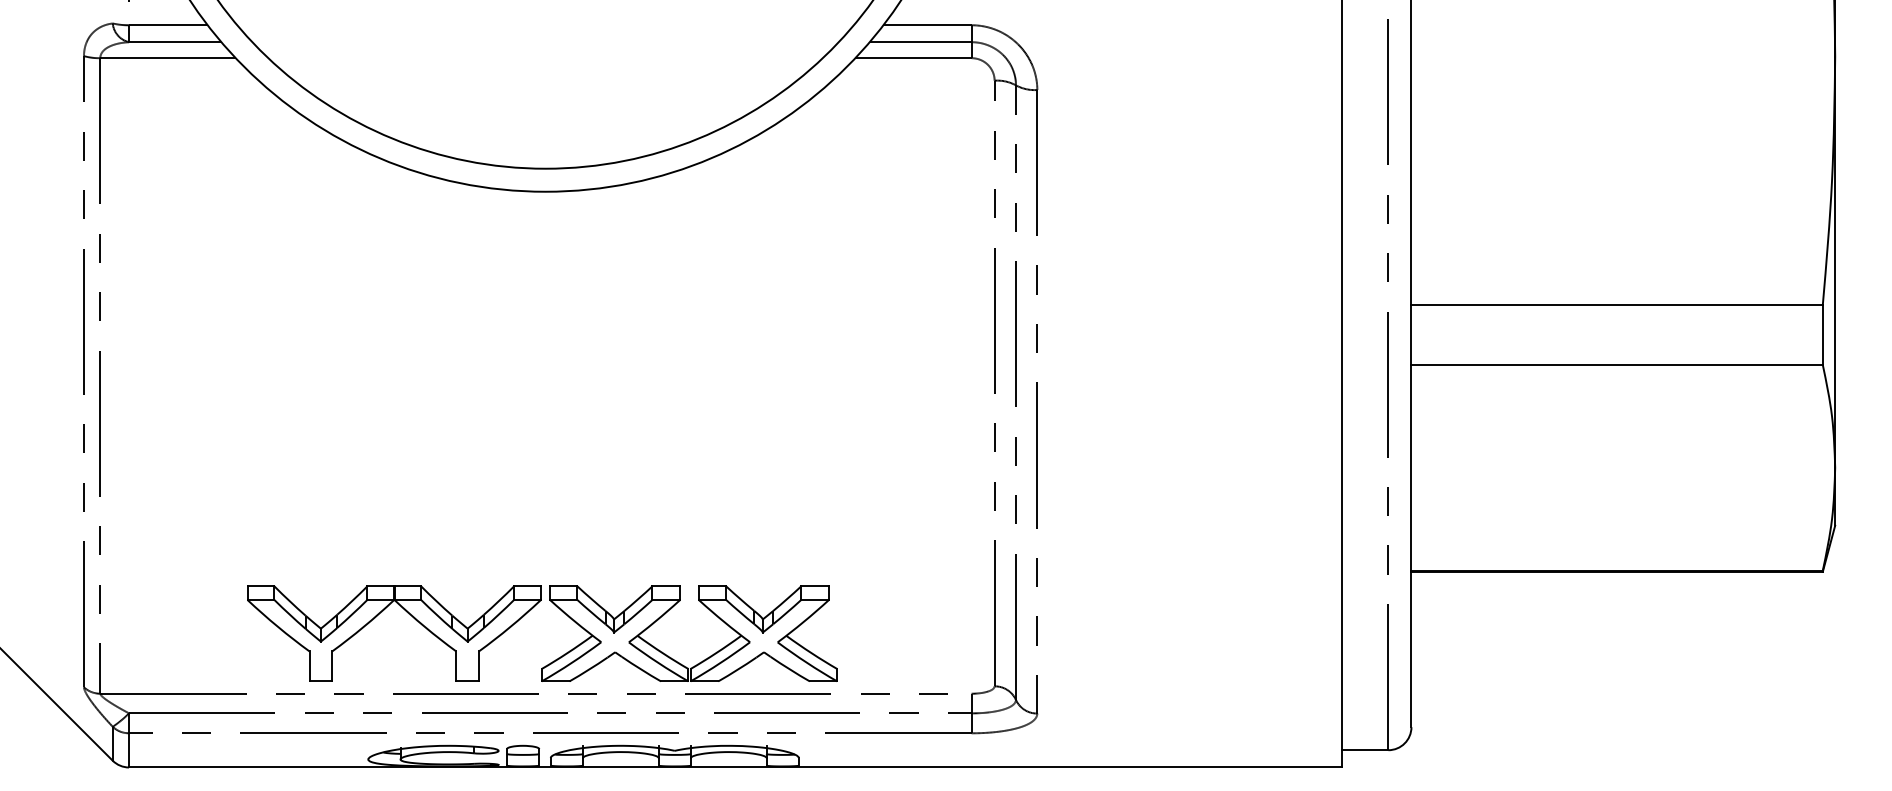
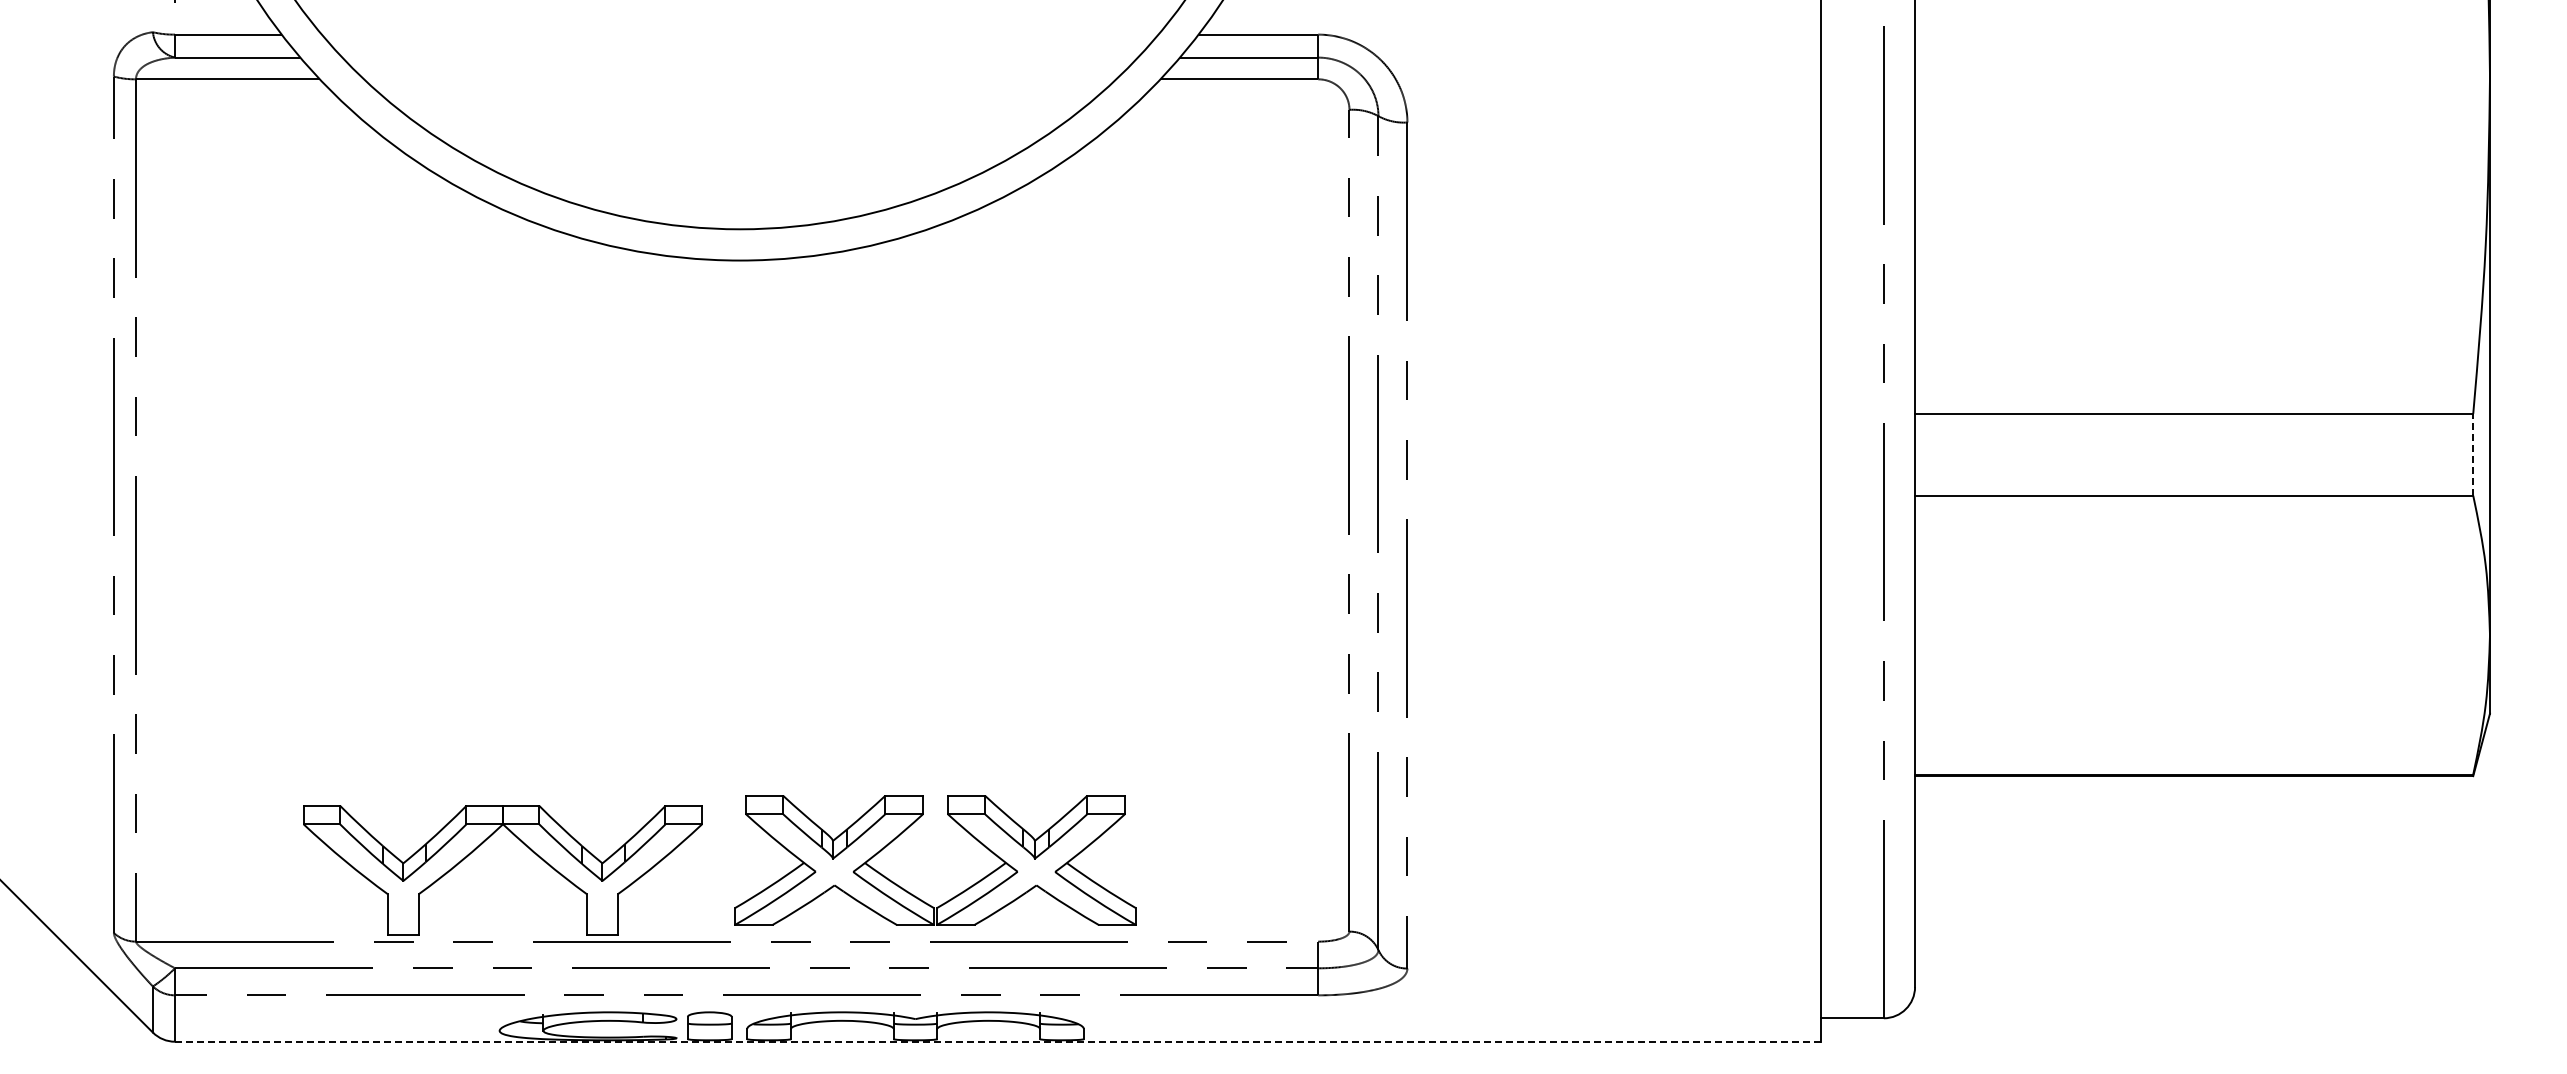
line: (1823, 334) -> (2473, 454), solid -> dashed
part: (378, 615) -> (481, 845), moved
line: (735, 767) -> (998, 1041), solid -> dashed

